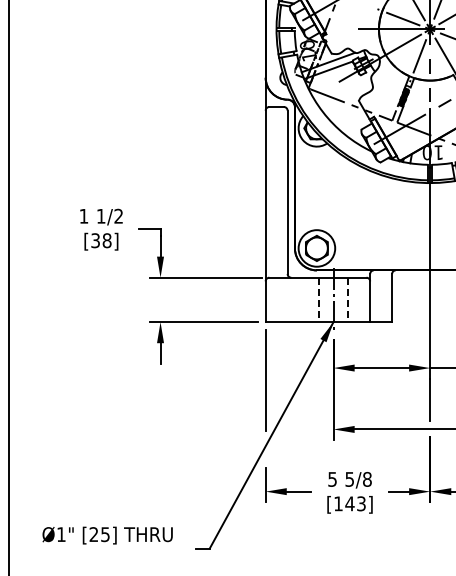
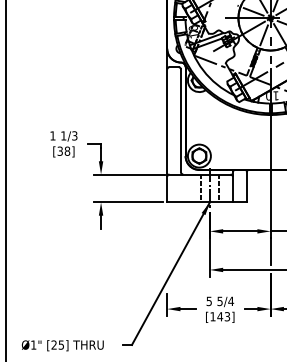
text: (118, 217) -> (74, 136), 1/2 -> 1/3
line: (266, 379) -> (167, 238), removed
text: (367, 479) -> (231, 301), 5/8 -> 5/4
text: (107, 535) -> (62, 345), moved

